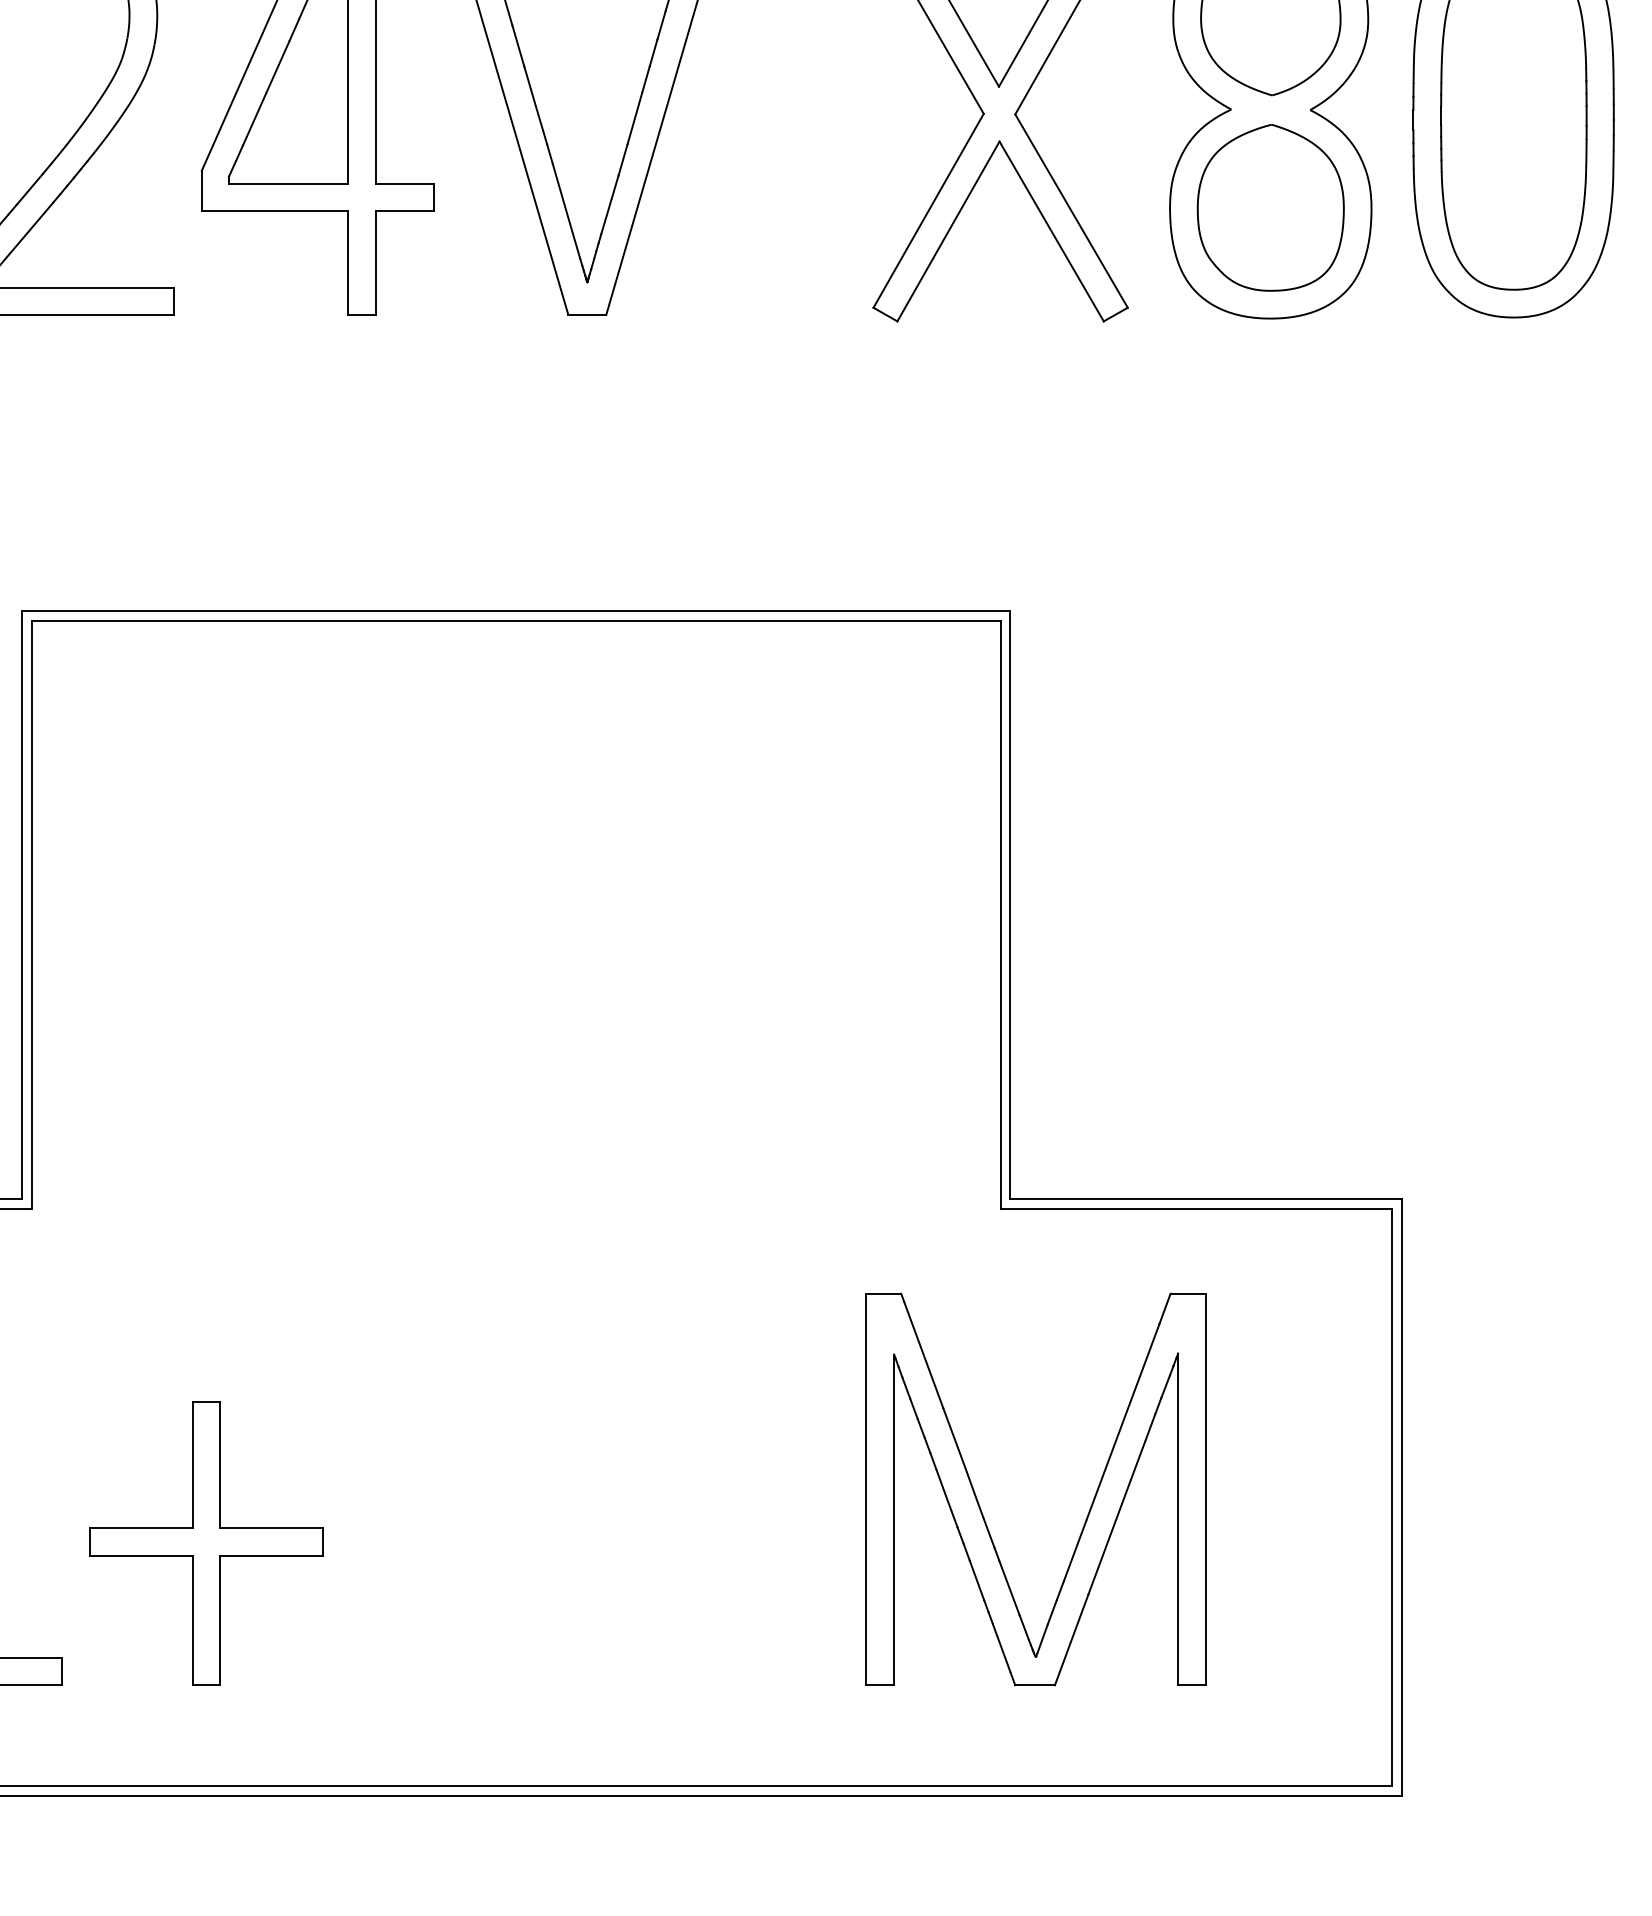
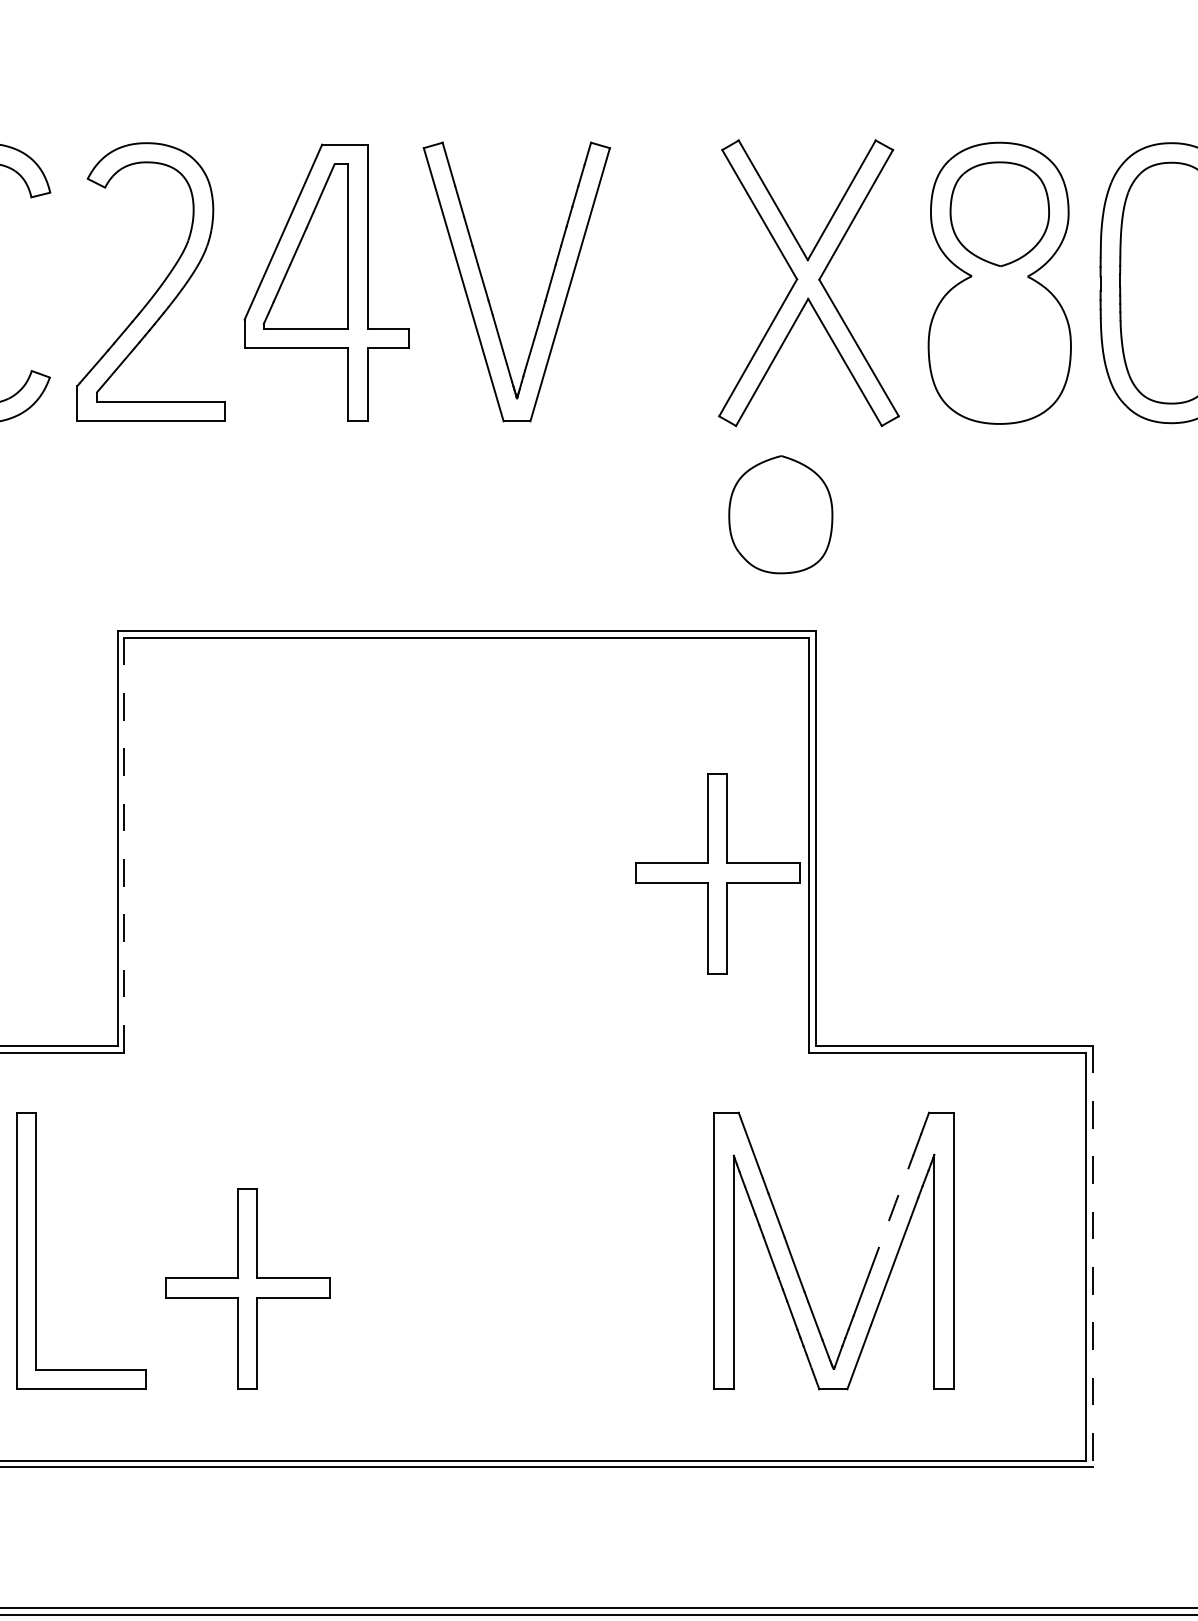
part: (1270, 207) -> (780, 514), moved
line: (31, 913) -> (124, 844), solid -> dashed
part: (871, 955) -> (717, 873), added
line: (1117, 1436) -> (891, 1213), solid -> dashed
line: (1401, 1497) -> (1092, 1256), solid -> dashed

